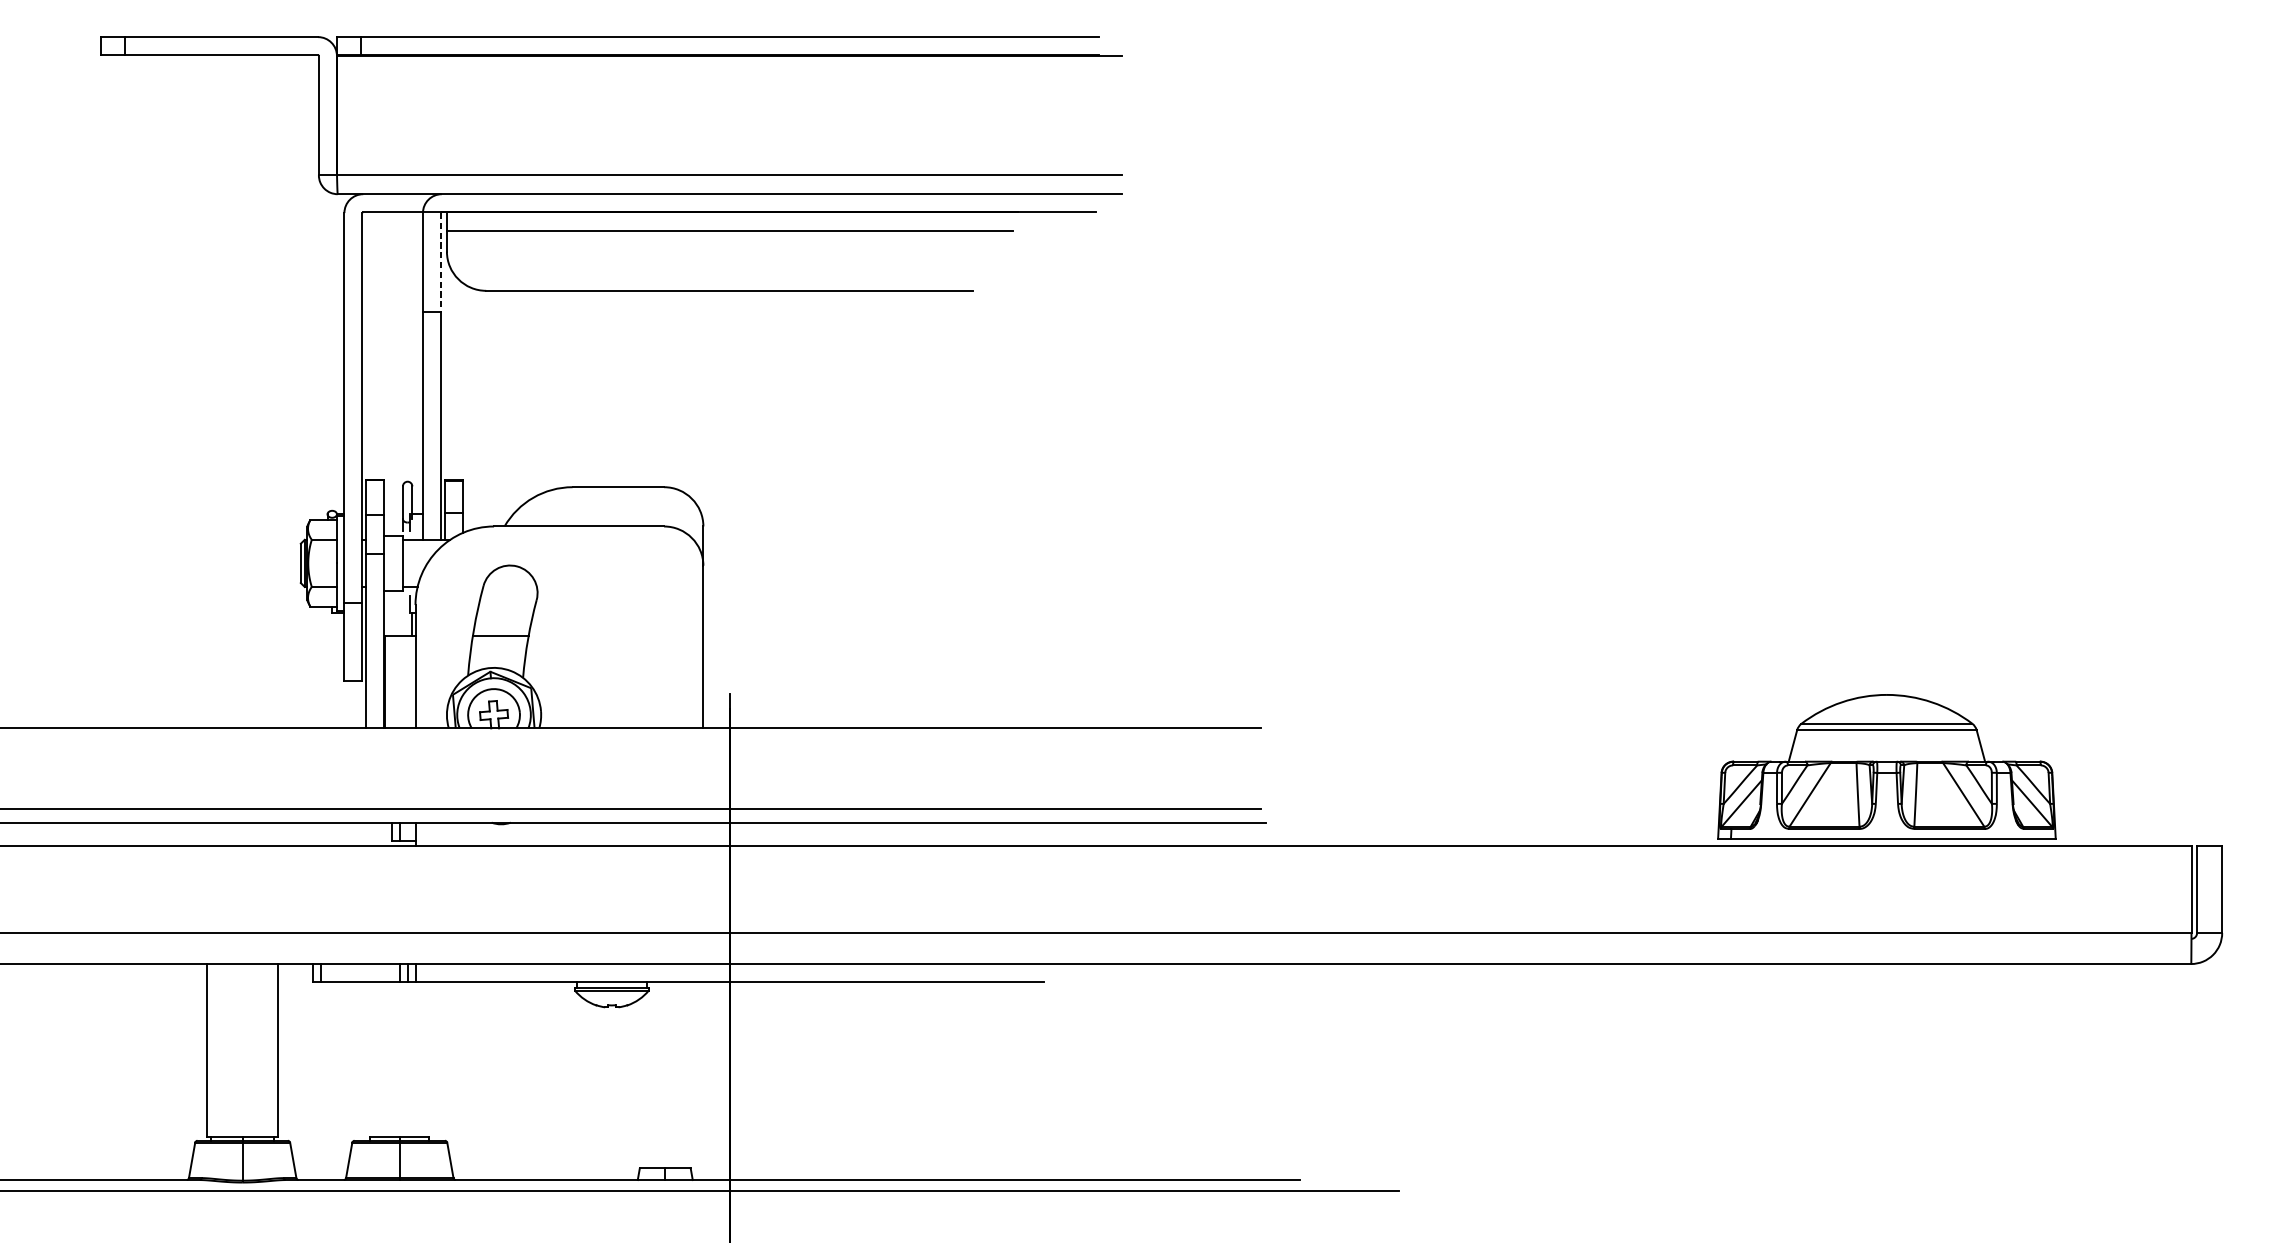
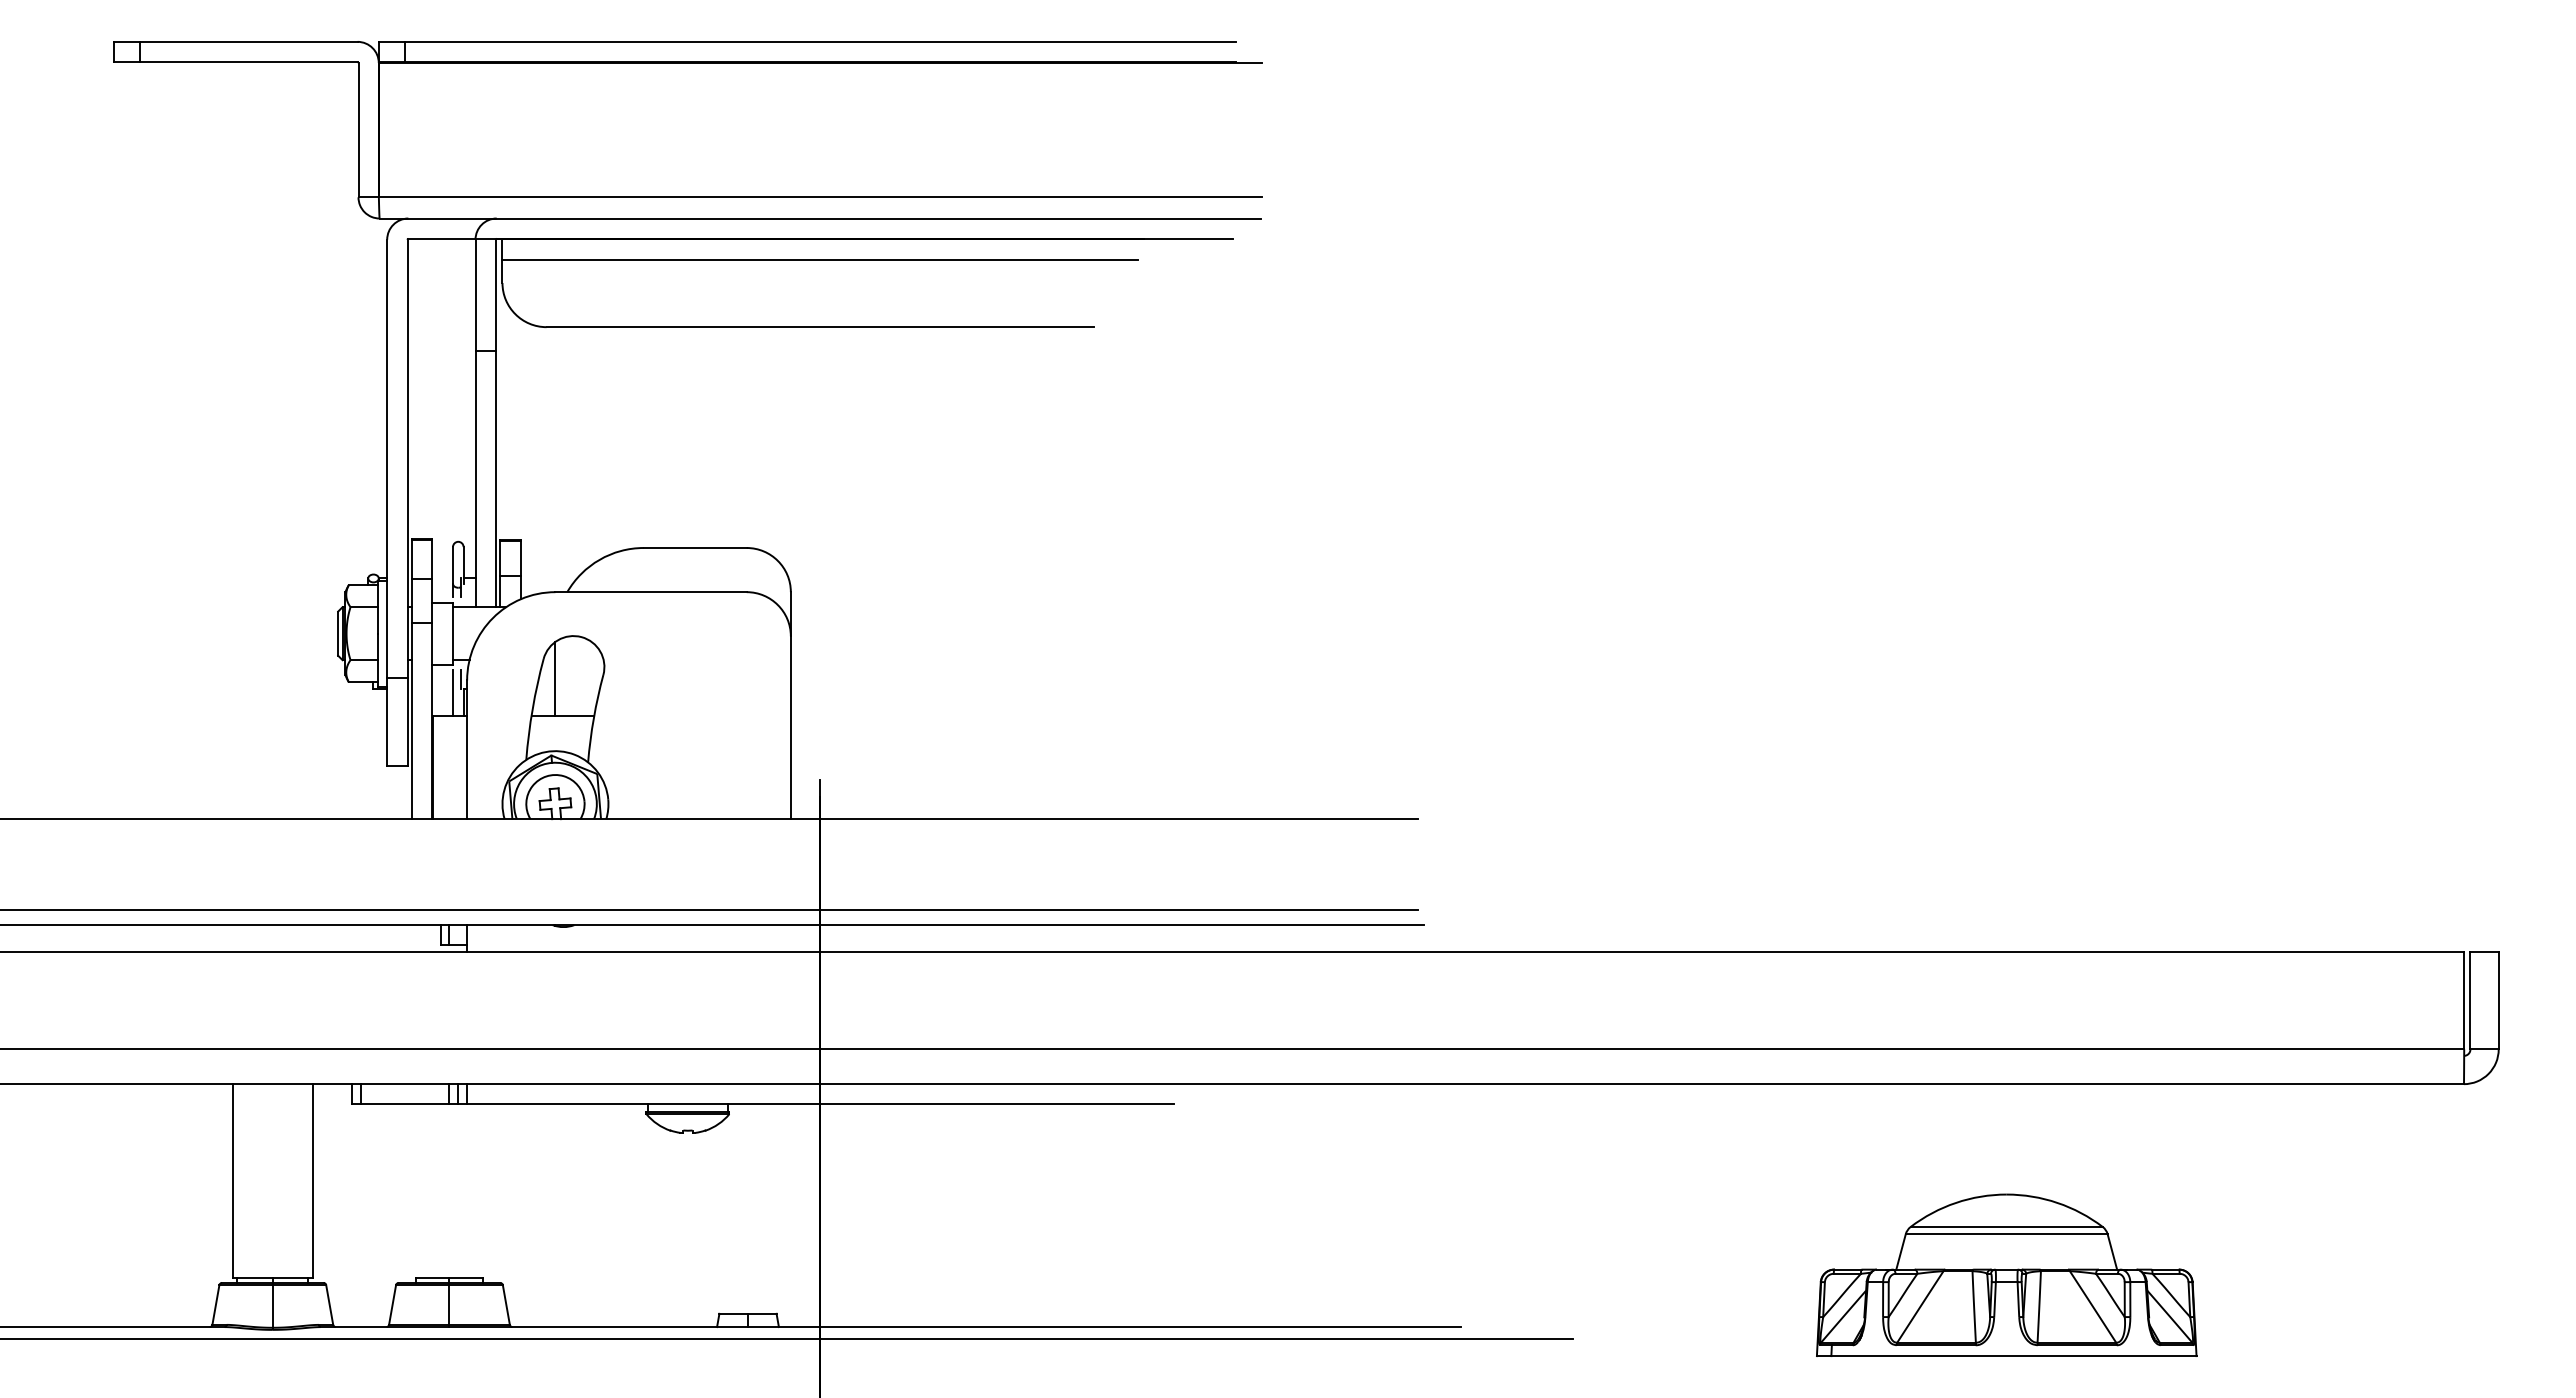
line: (440, 262) -> (495, 295), dashed -> solid
line: (494, 603) -> (555, 678), added
line: (403, 615) -> (453, 692), added
part: (1886, 766) -> (2006, 1274), moved

